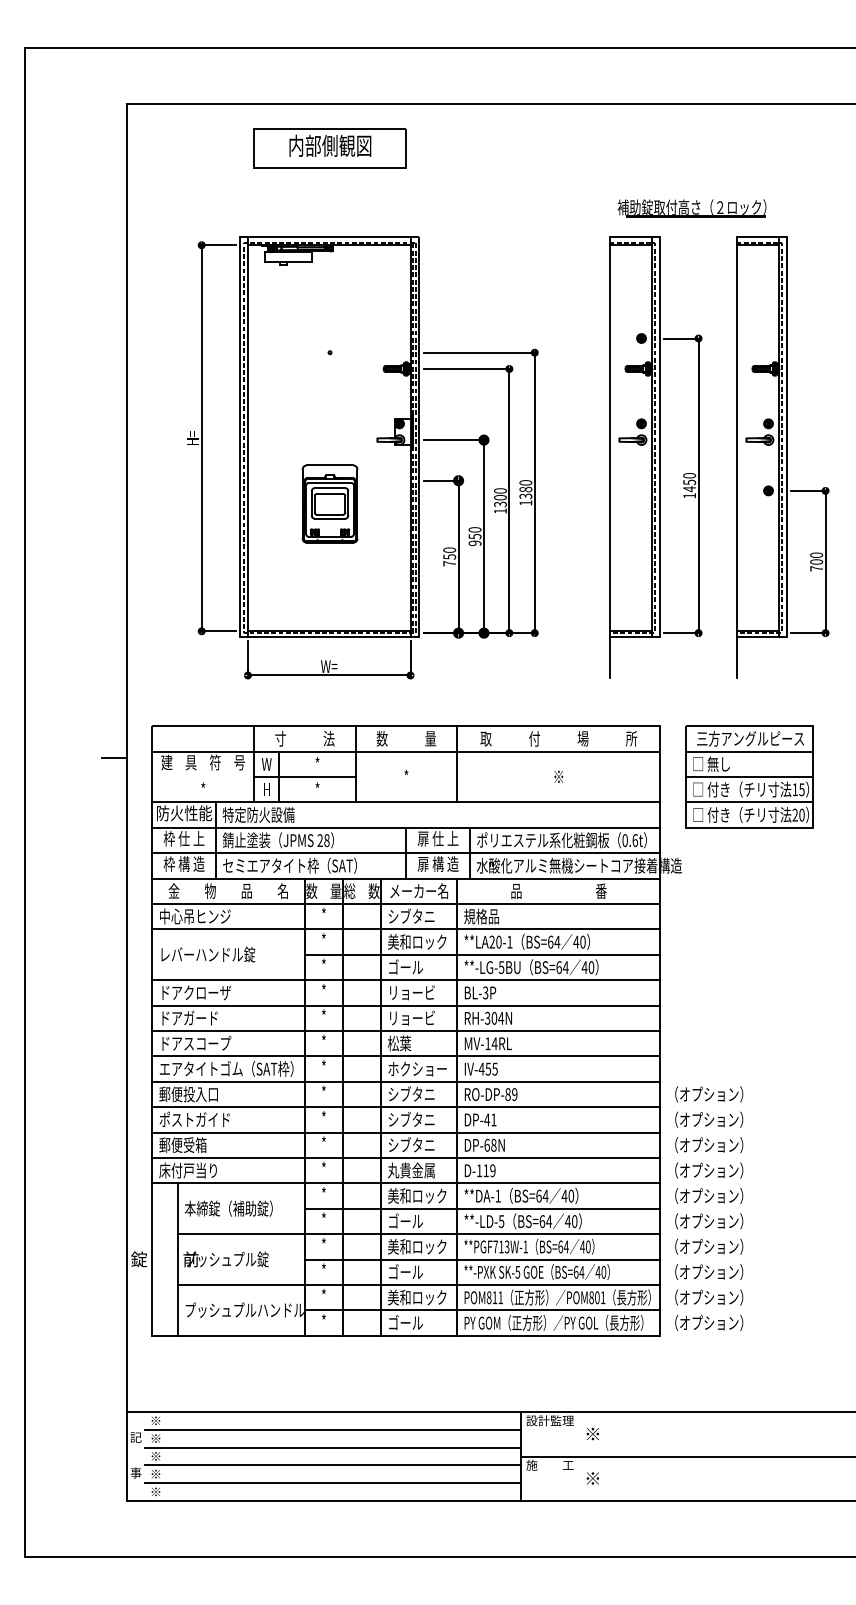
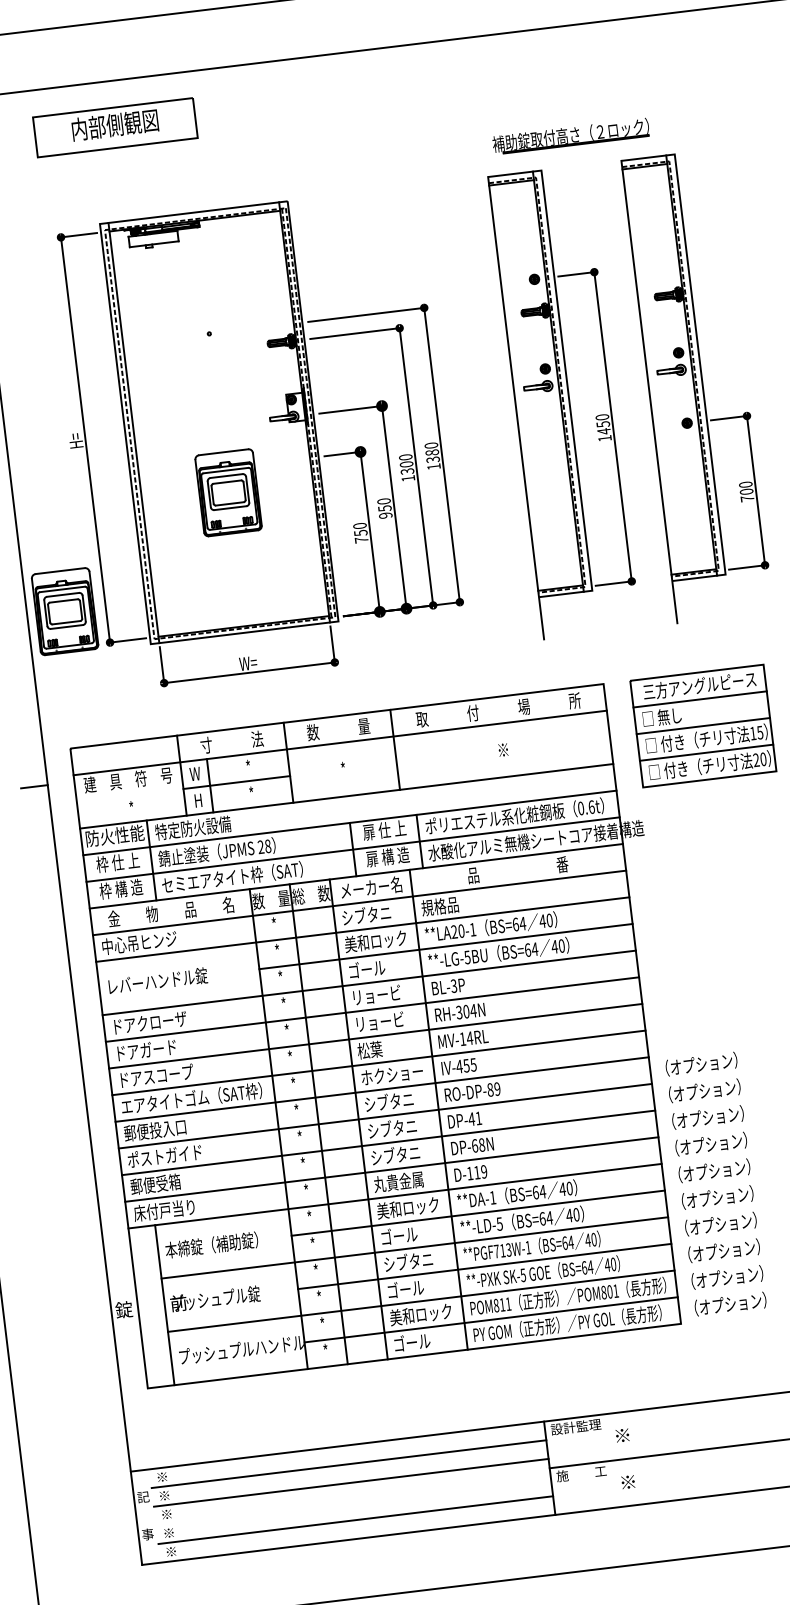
part: (329, 148) -> (114, 127), moved
part: (162, 596) -> (64, 611), added
text: (417, 1246) -> (414, 1260), 美和ロック -> シブタニ
line: (332, 1465) -> (353, 1501), removed

